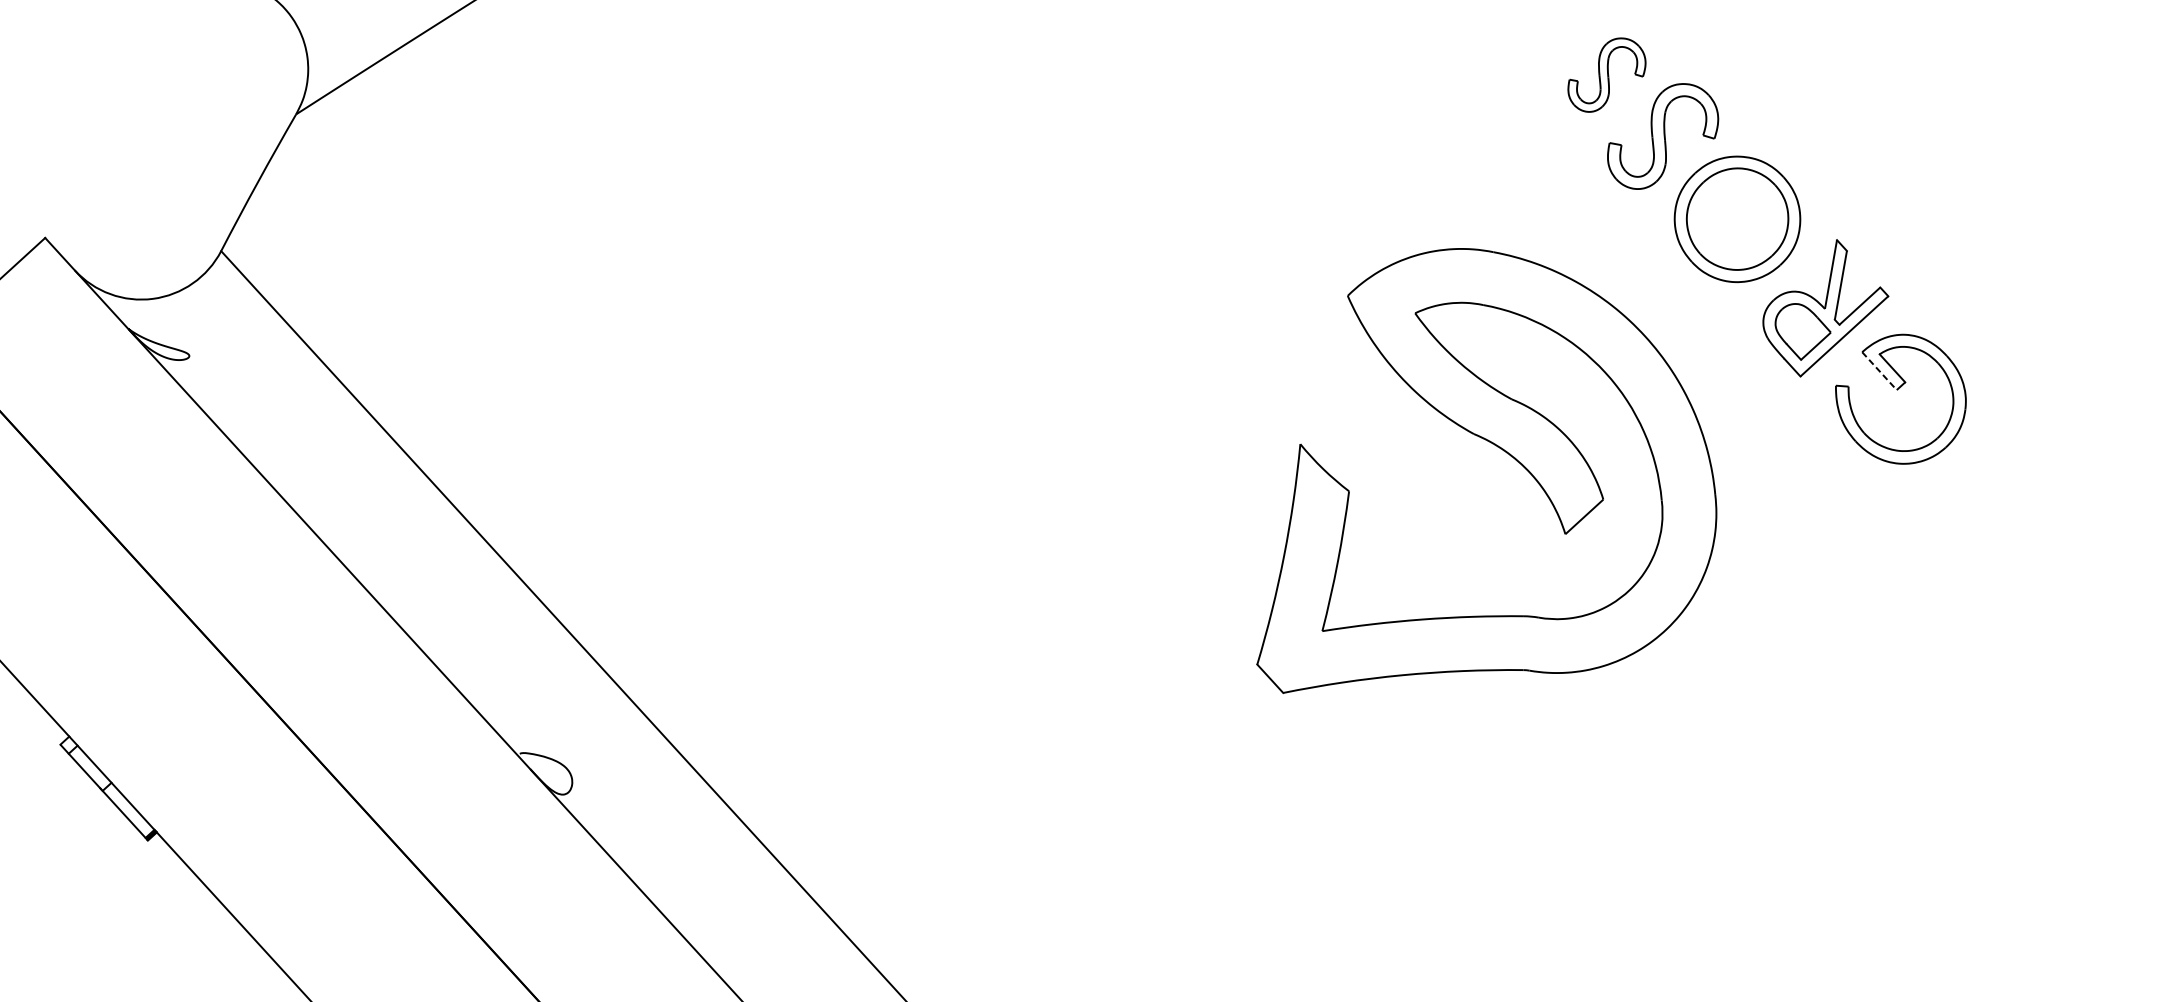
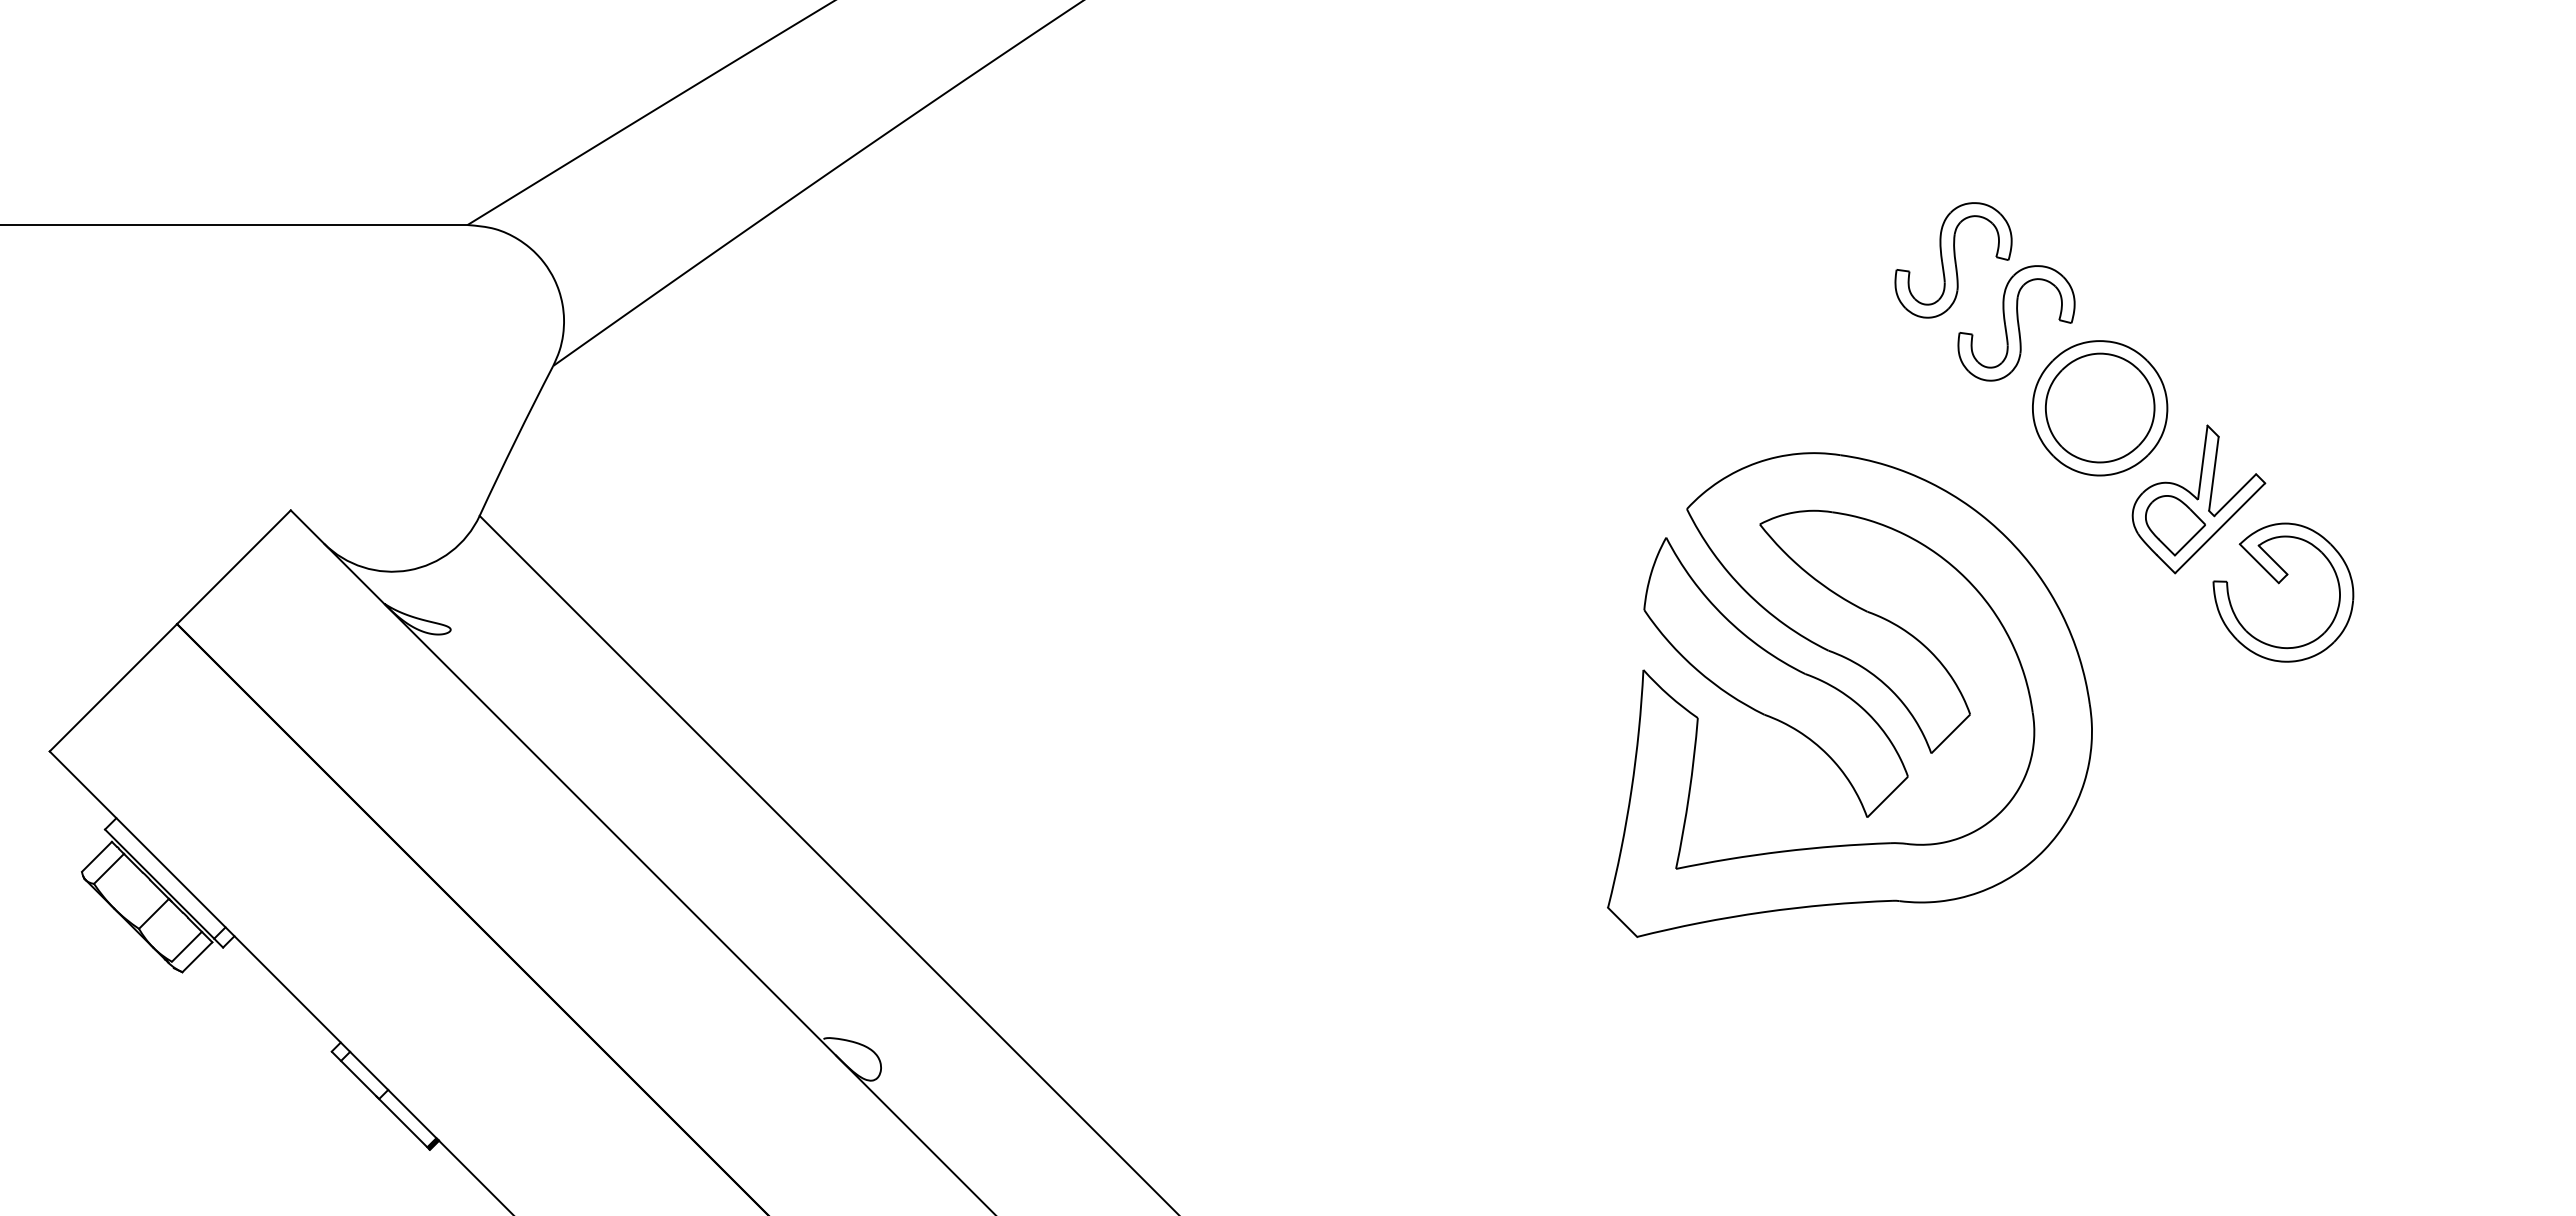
part: (1606, 75) -> (1953, 260), size x1.43
line: (1879, 371) -> (2259, 564), dashed -> solid
part: (1423, 456) -> (1775, 677), added

